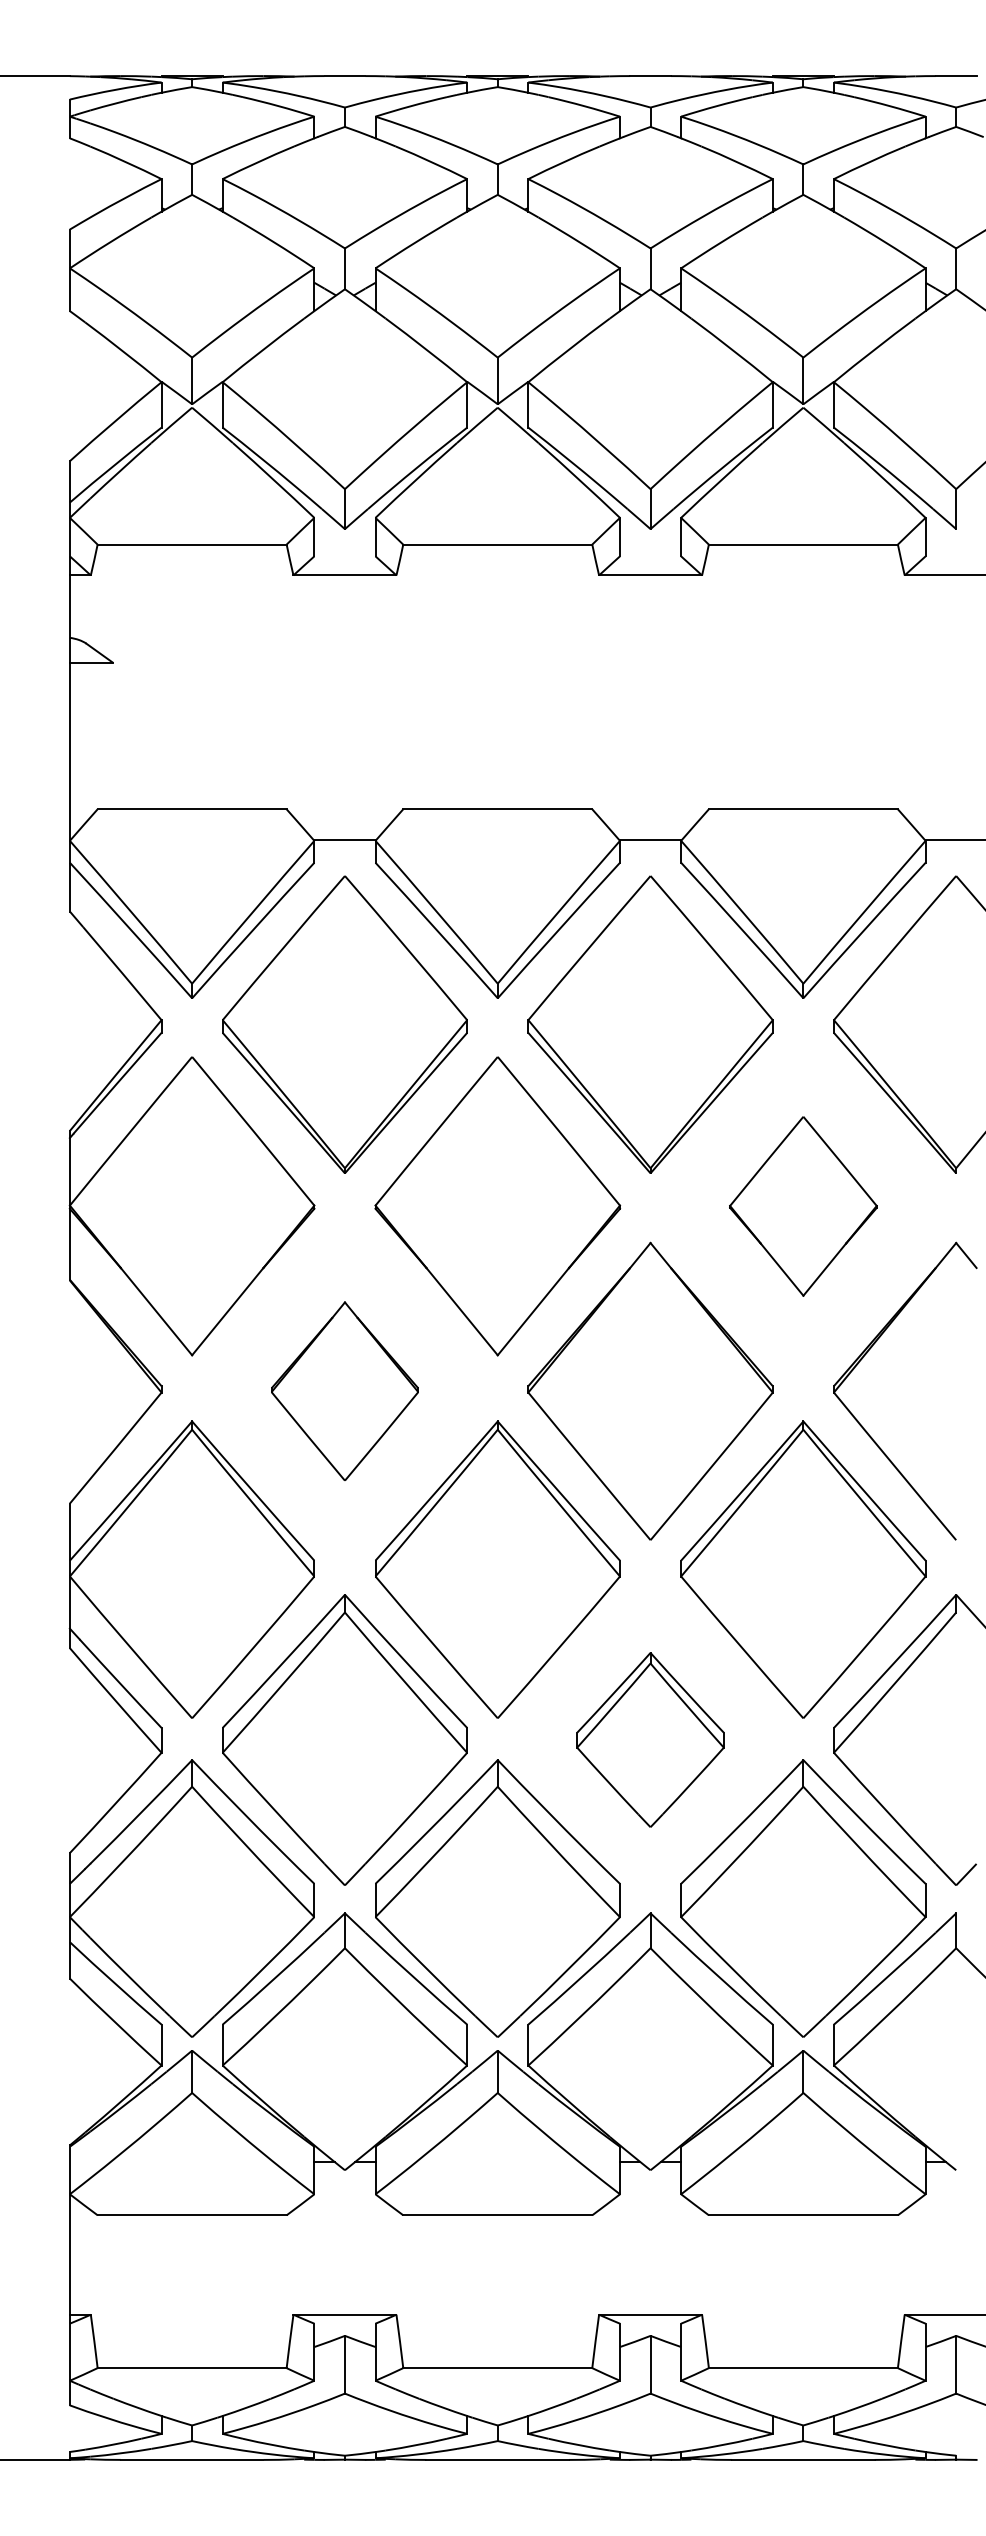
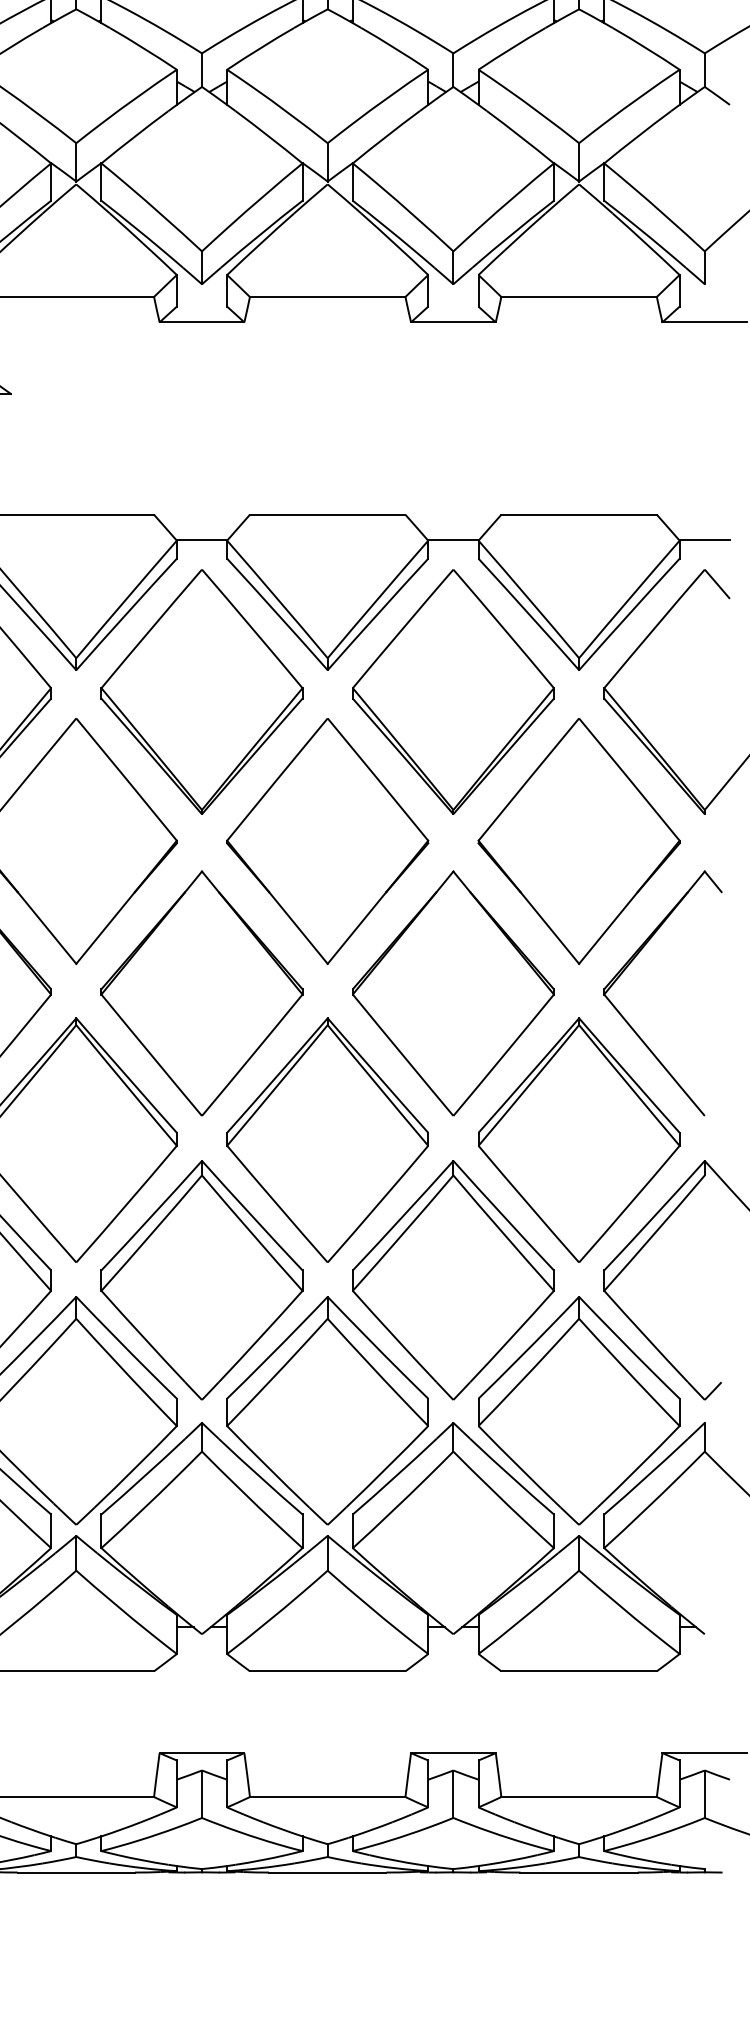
part: (803, 1206) -> (579, 841), size x1.67
part: (344, 1391) -> (201, 993), size x1.67
part: (650, 1739) -> (453, 1279), size x1.67

